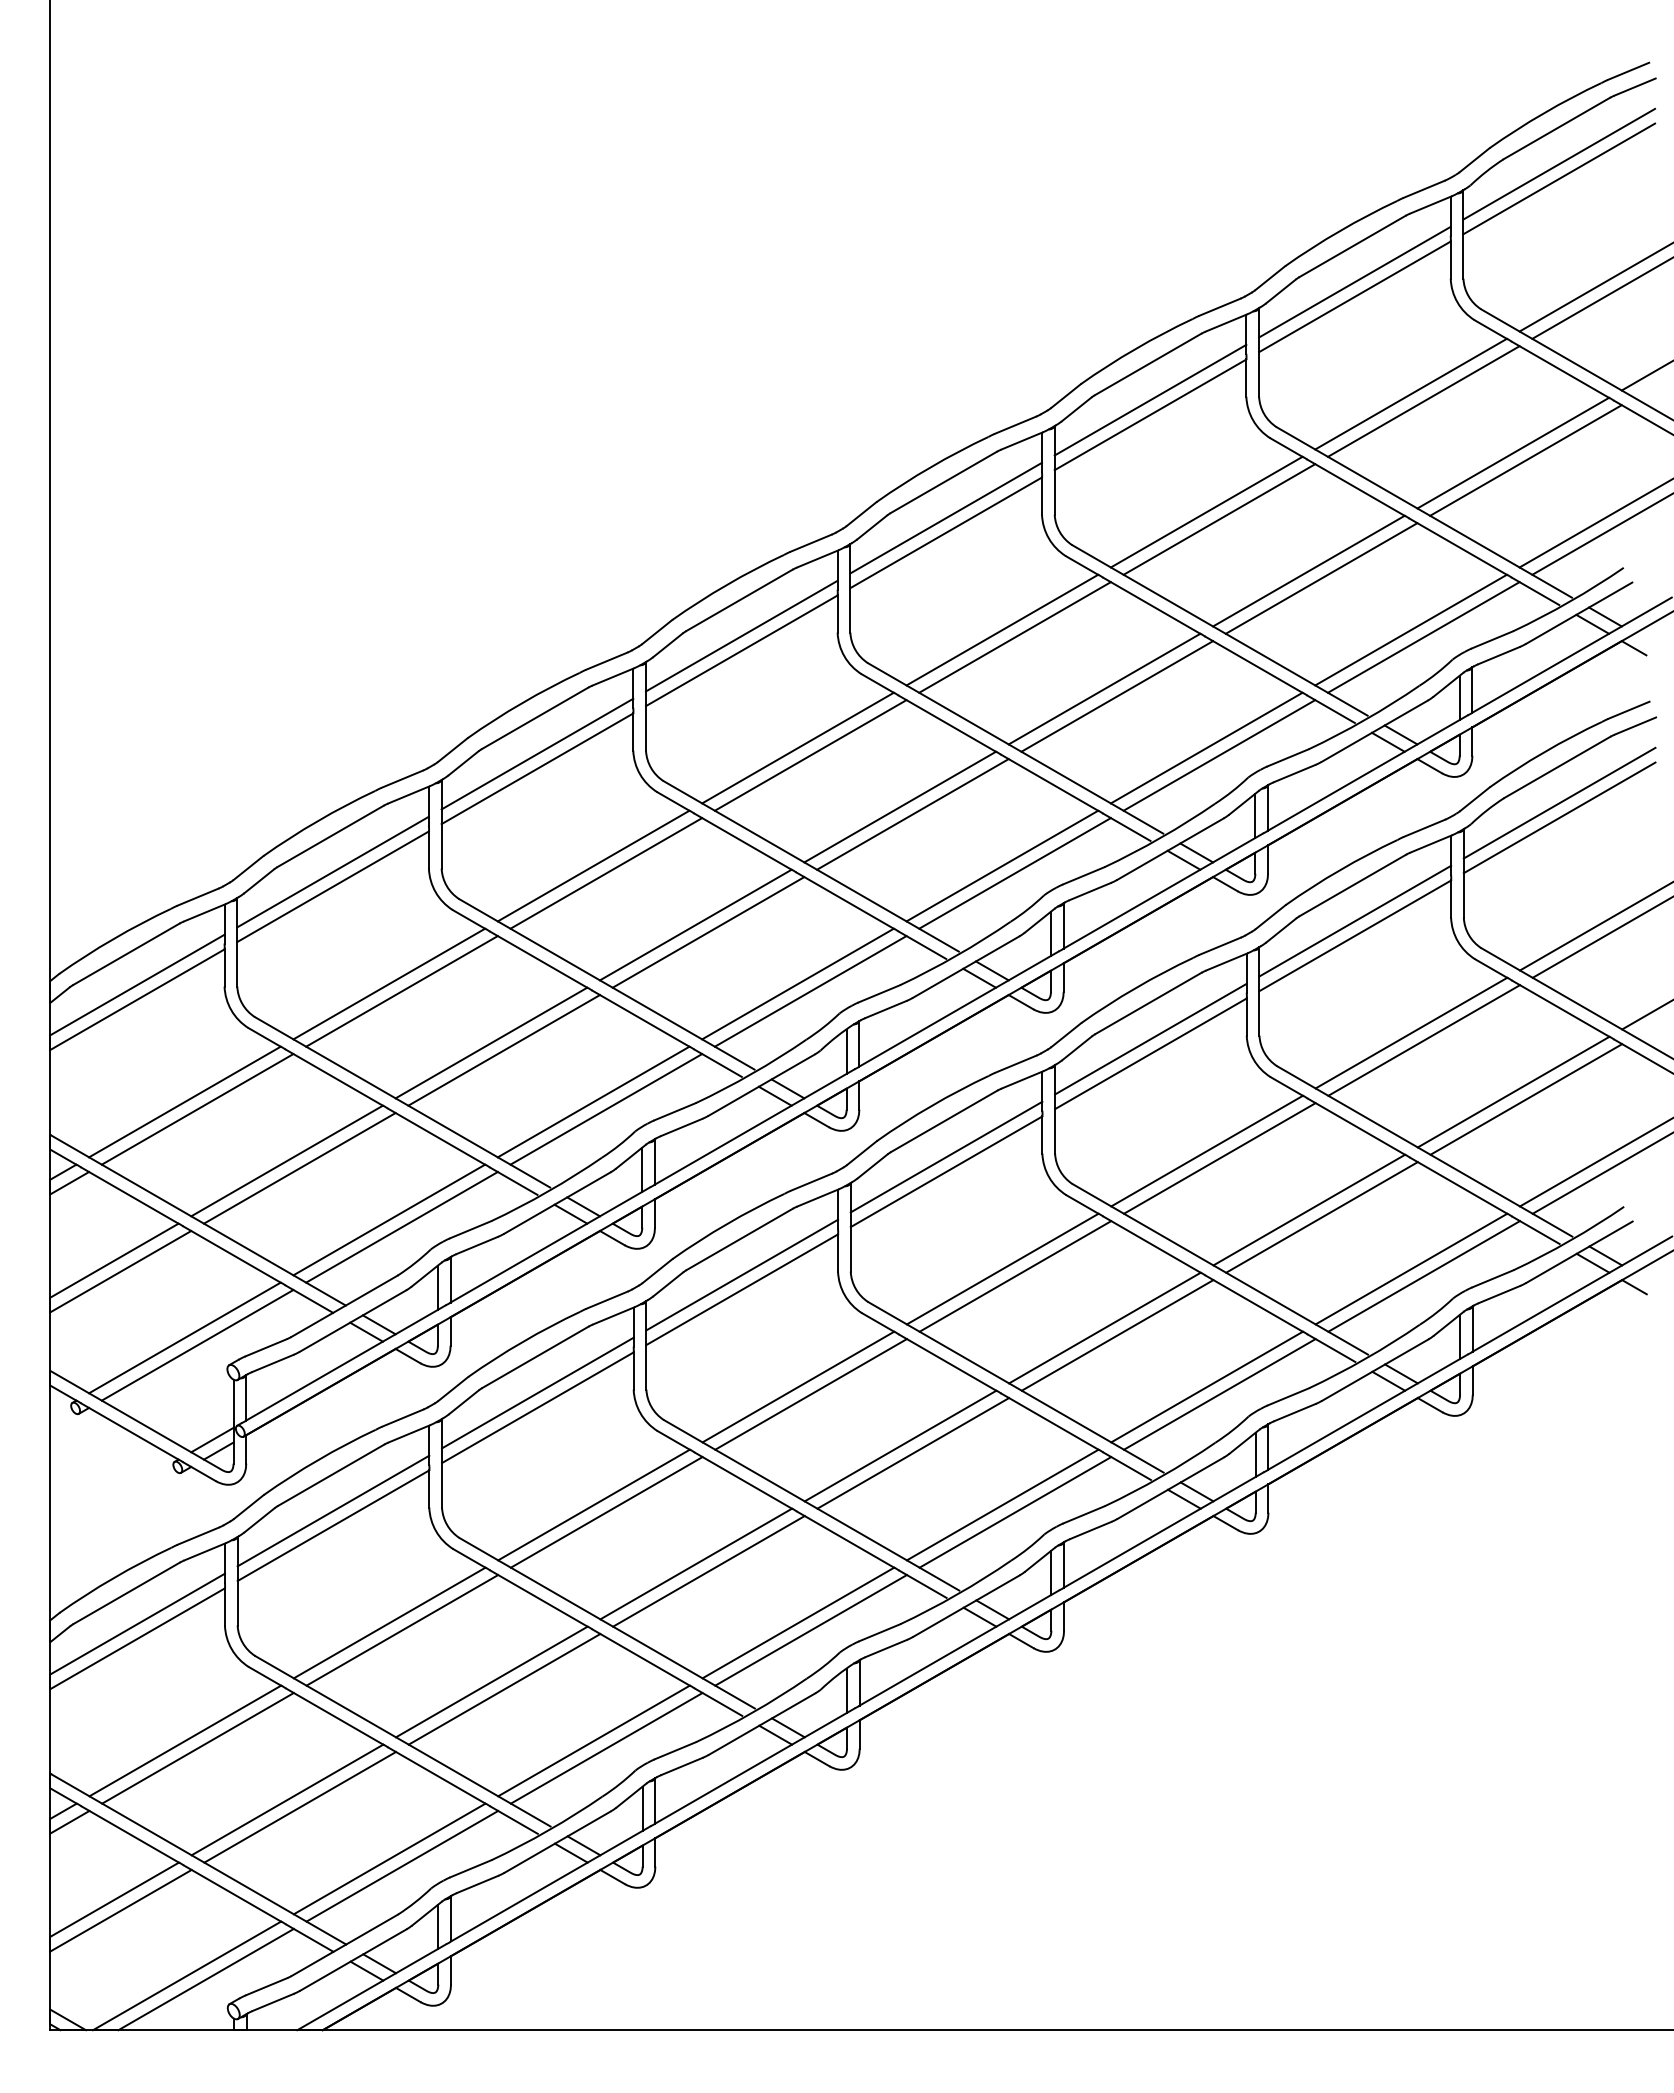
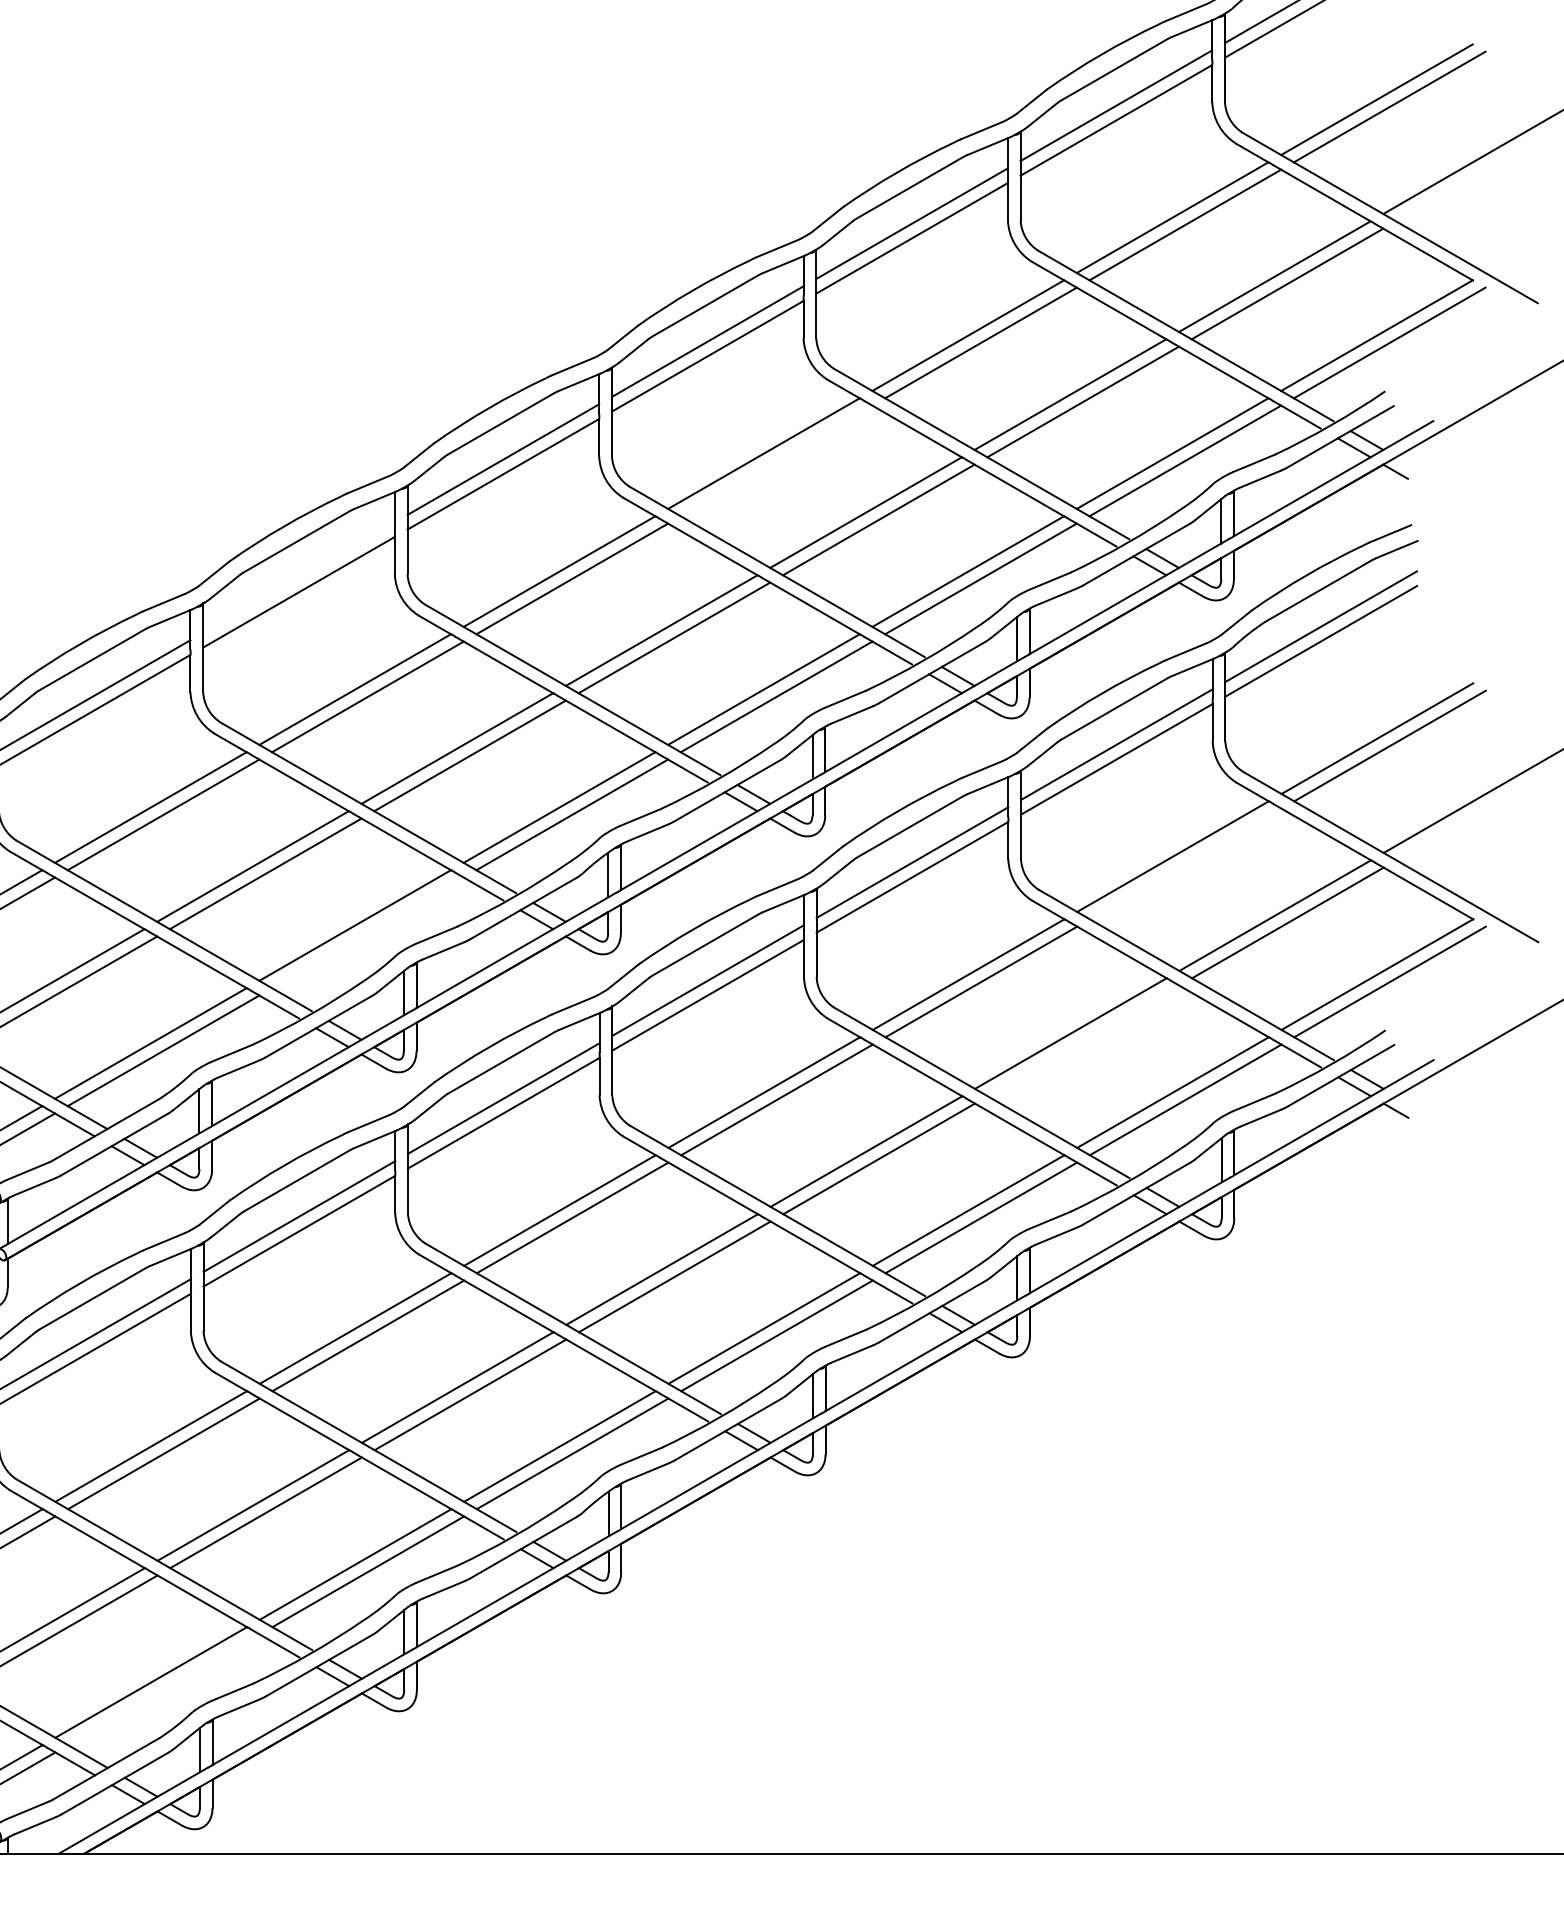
line: (1014, 637) -> (776, 461), removed
line: (537, 753) -> (299, 577), removed
line: (1424, 1040) -> (1186, 864), removed
line: (606, 1109) -> (368, 933), removed
line: (1321, 1217) -> (1083, 1041), removed
line: (402, 1865) -> (164, 1689), removed

